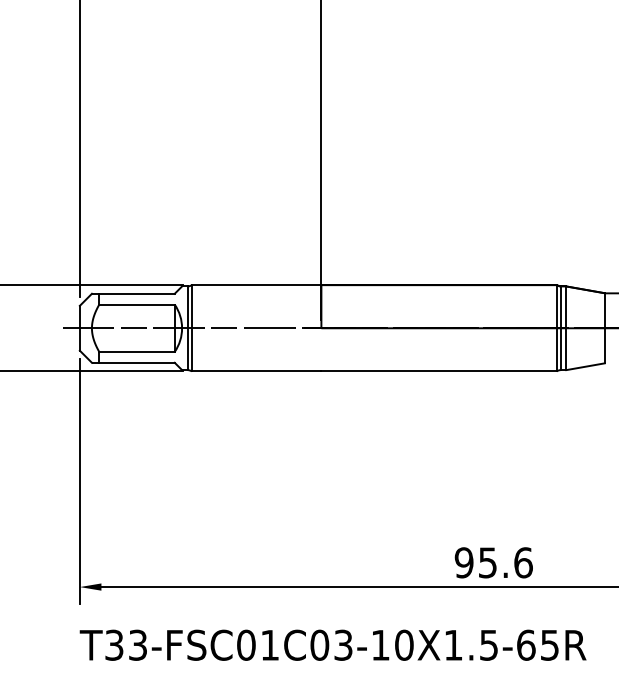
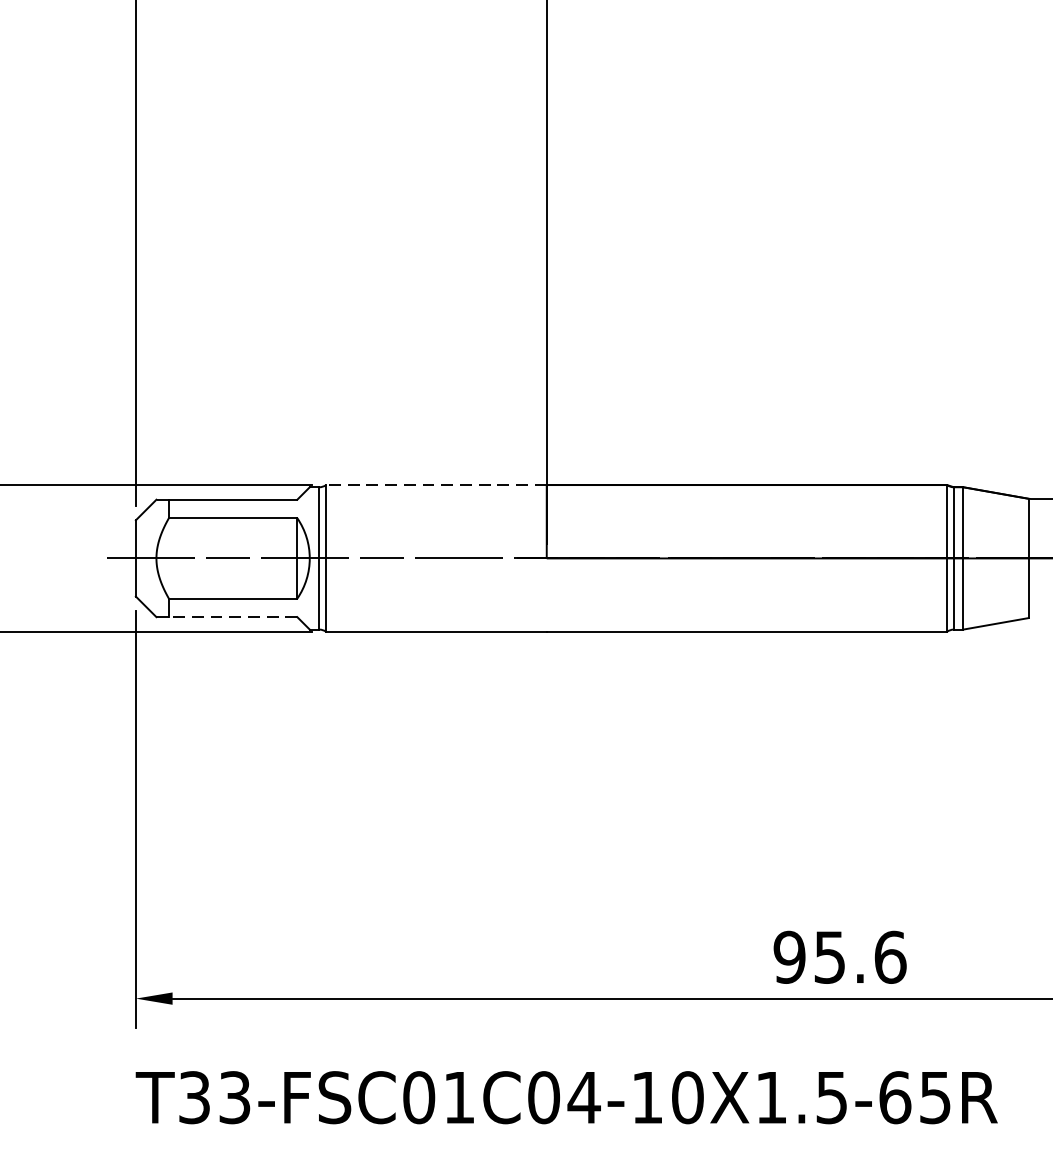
line: (256, 285) -> (436, 485), solid -> dashed
line: (137, 362) -> (233, 616), solid -> dashed
text: (343, 644) -> (584, 1096), T33-FSC01C03-10X1.5-65R -> T33-FSC01C04-10X1.5-65R

